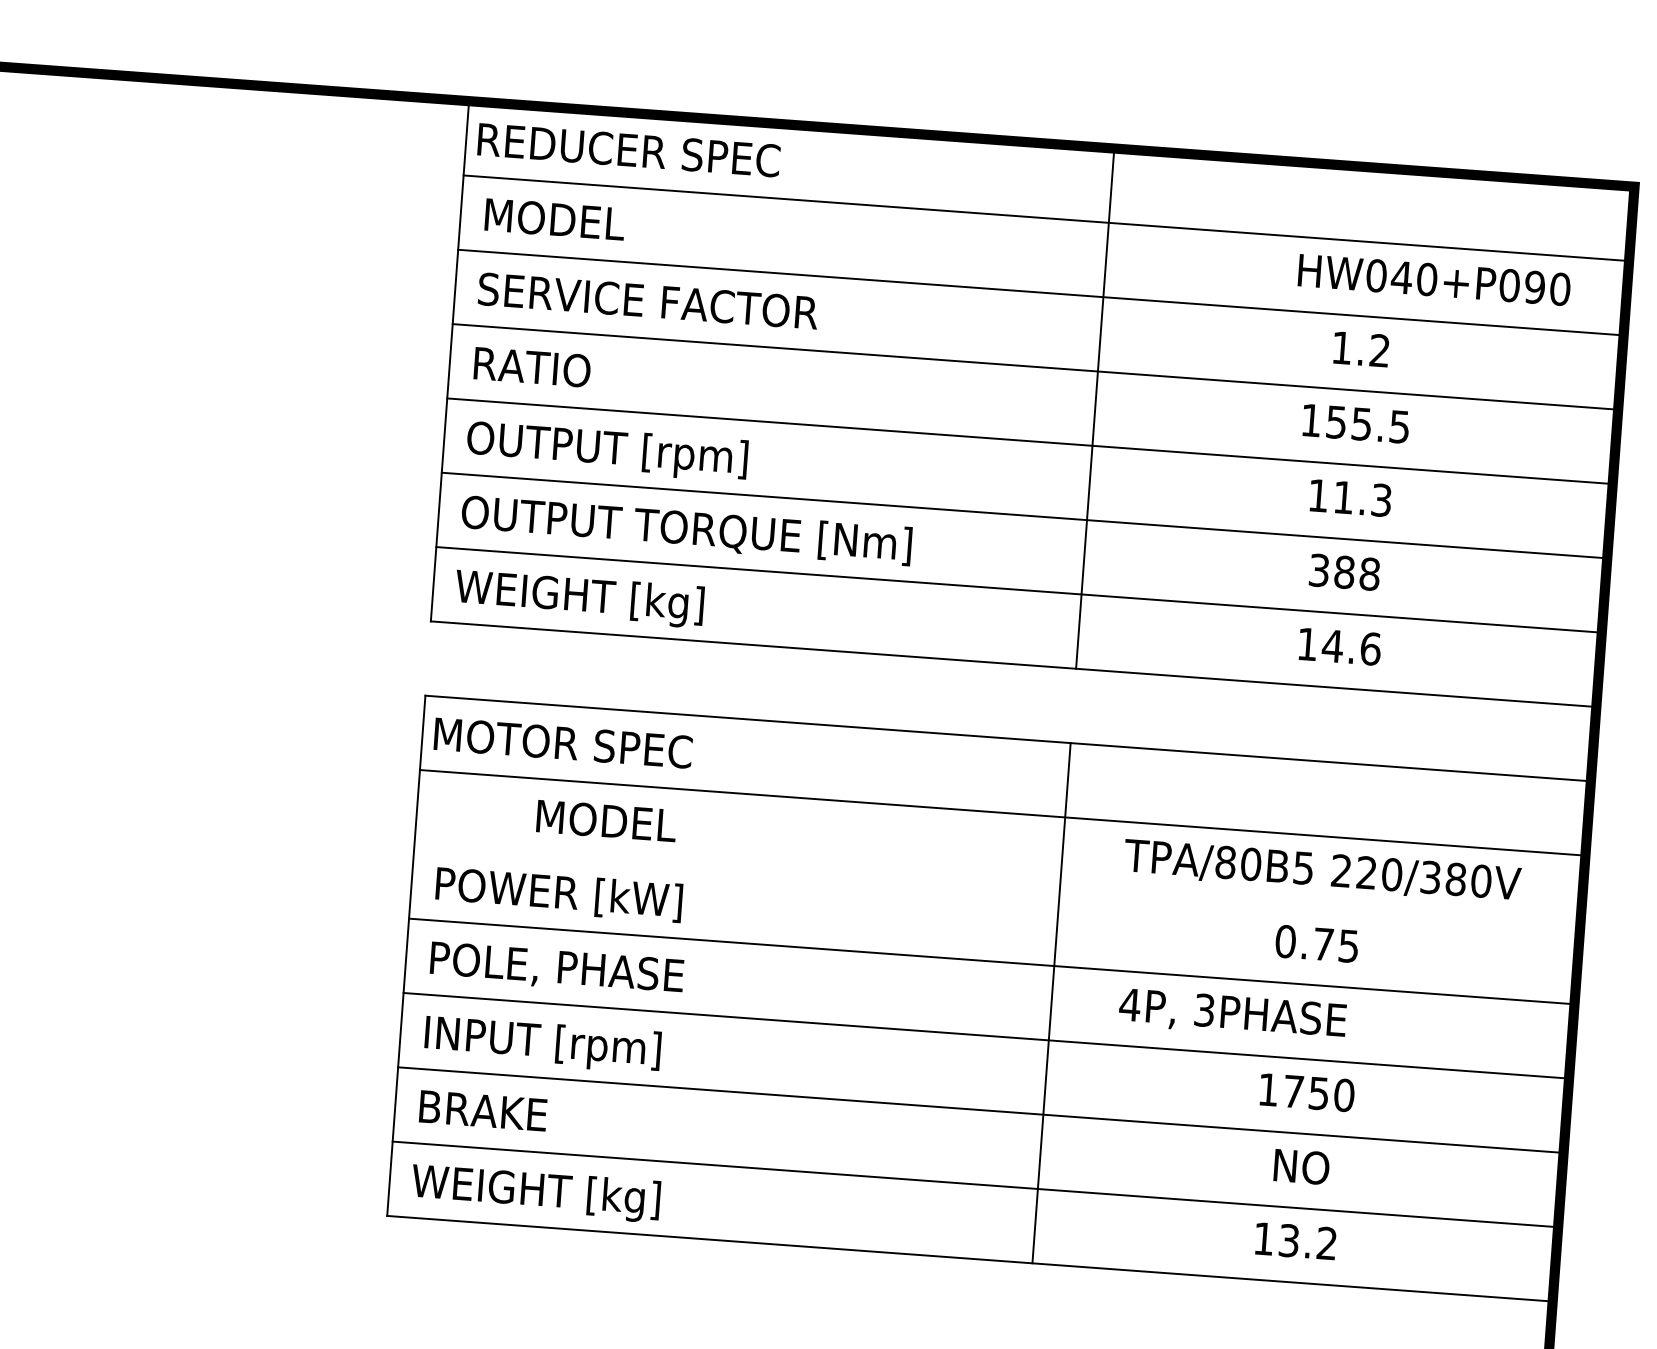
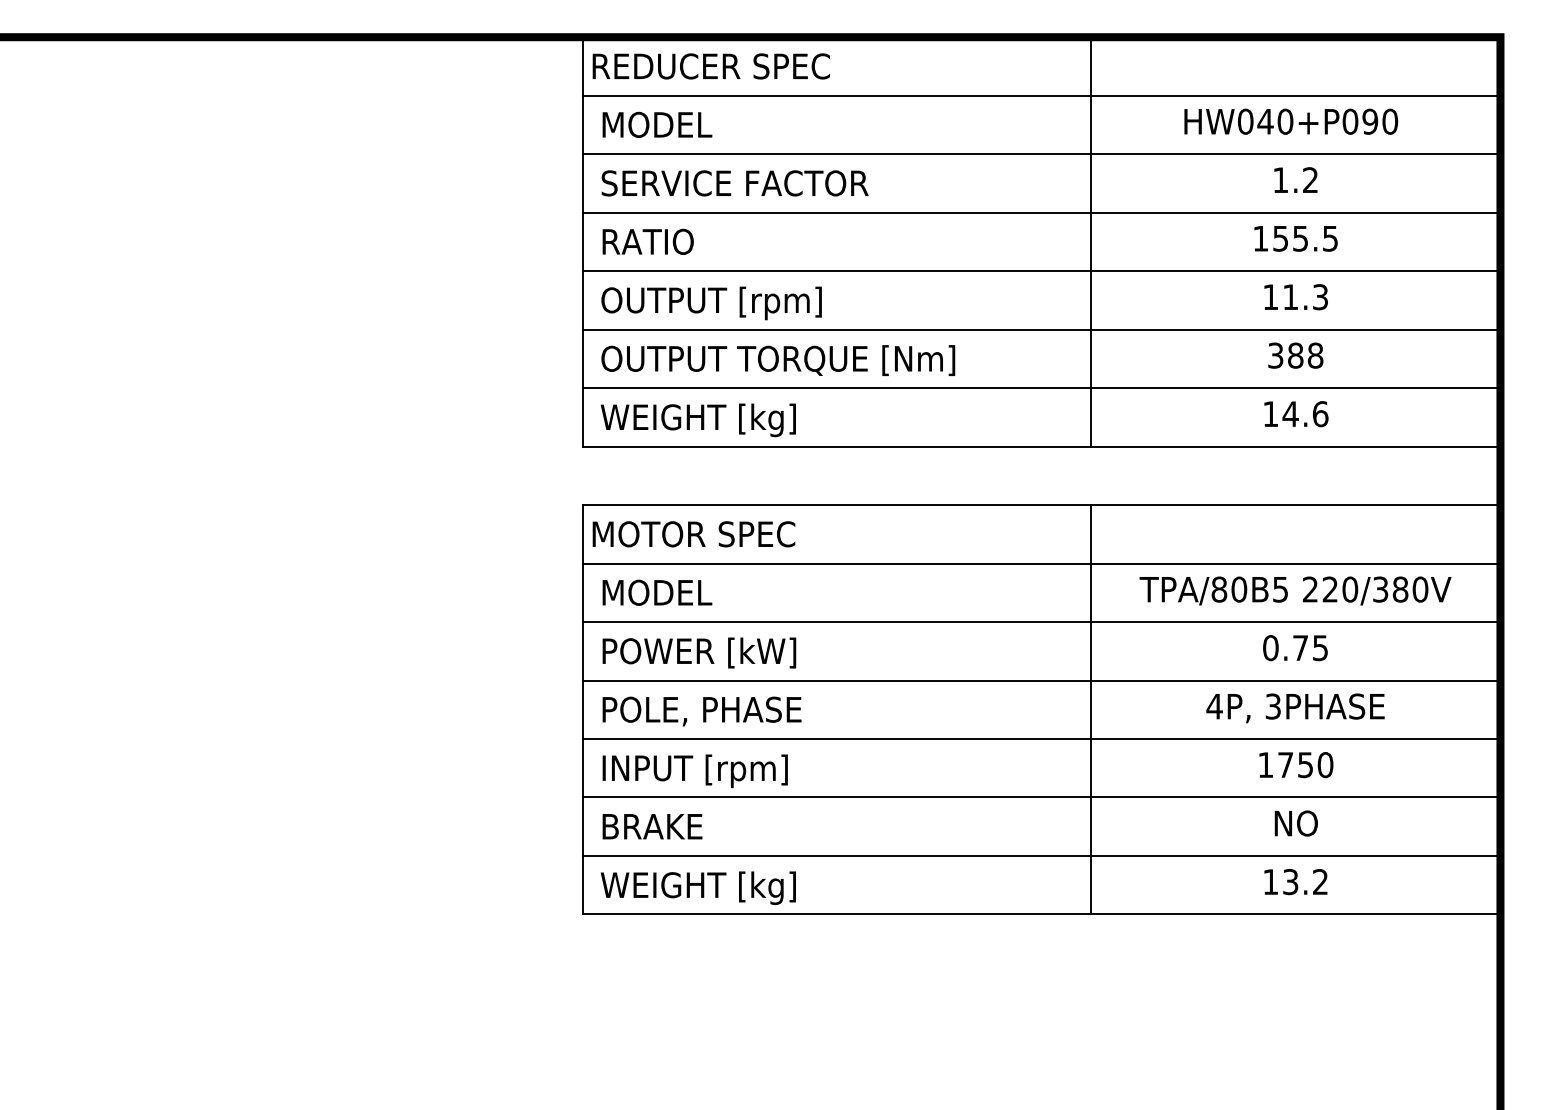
text: (1434, 279) -> (1291, 121), moved
text: (606, 820) -> (657, 592), moved
line: (996, 887) -> (1041, 622), added
text: (1232, 1014) -> (1295, 708), moved

